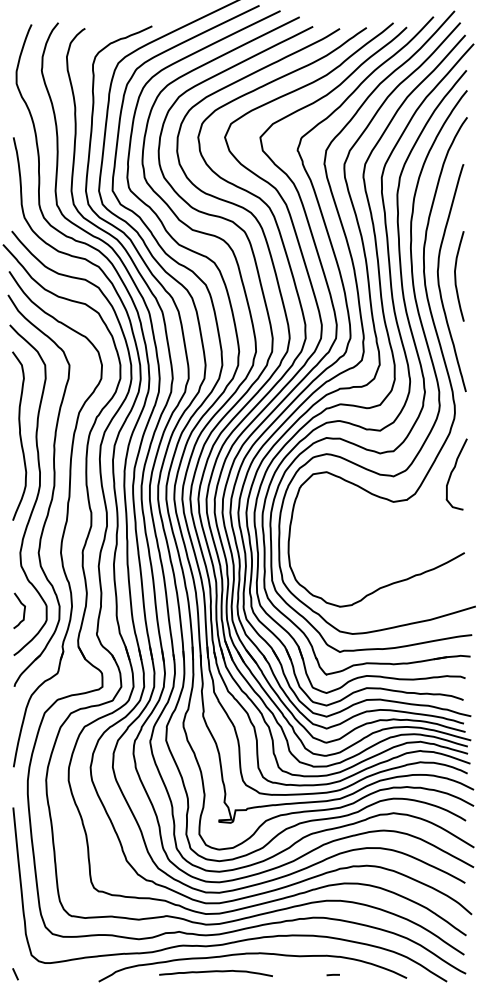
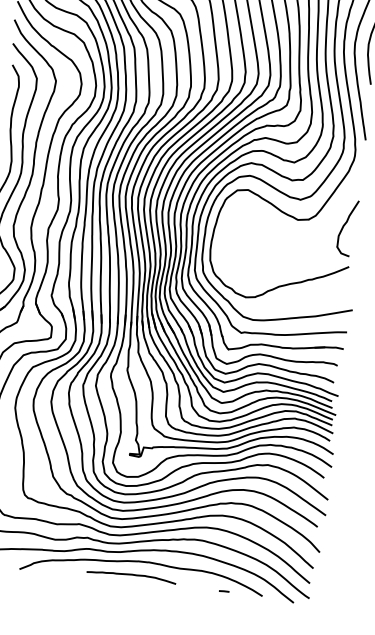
curve: (452, 473) -> (344, 226), moved
curve: (215, 972) -> (131, 575), moved
line: (332, 975) -> (223, 591), moved

